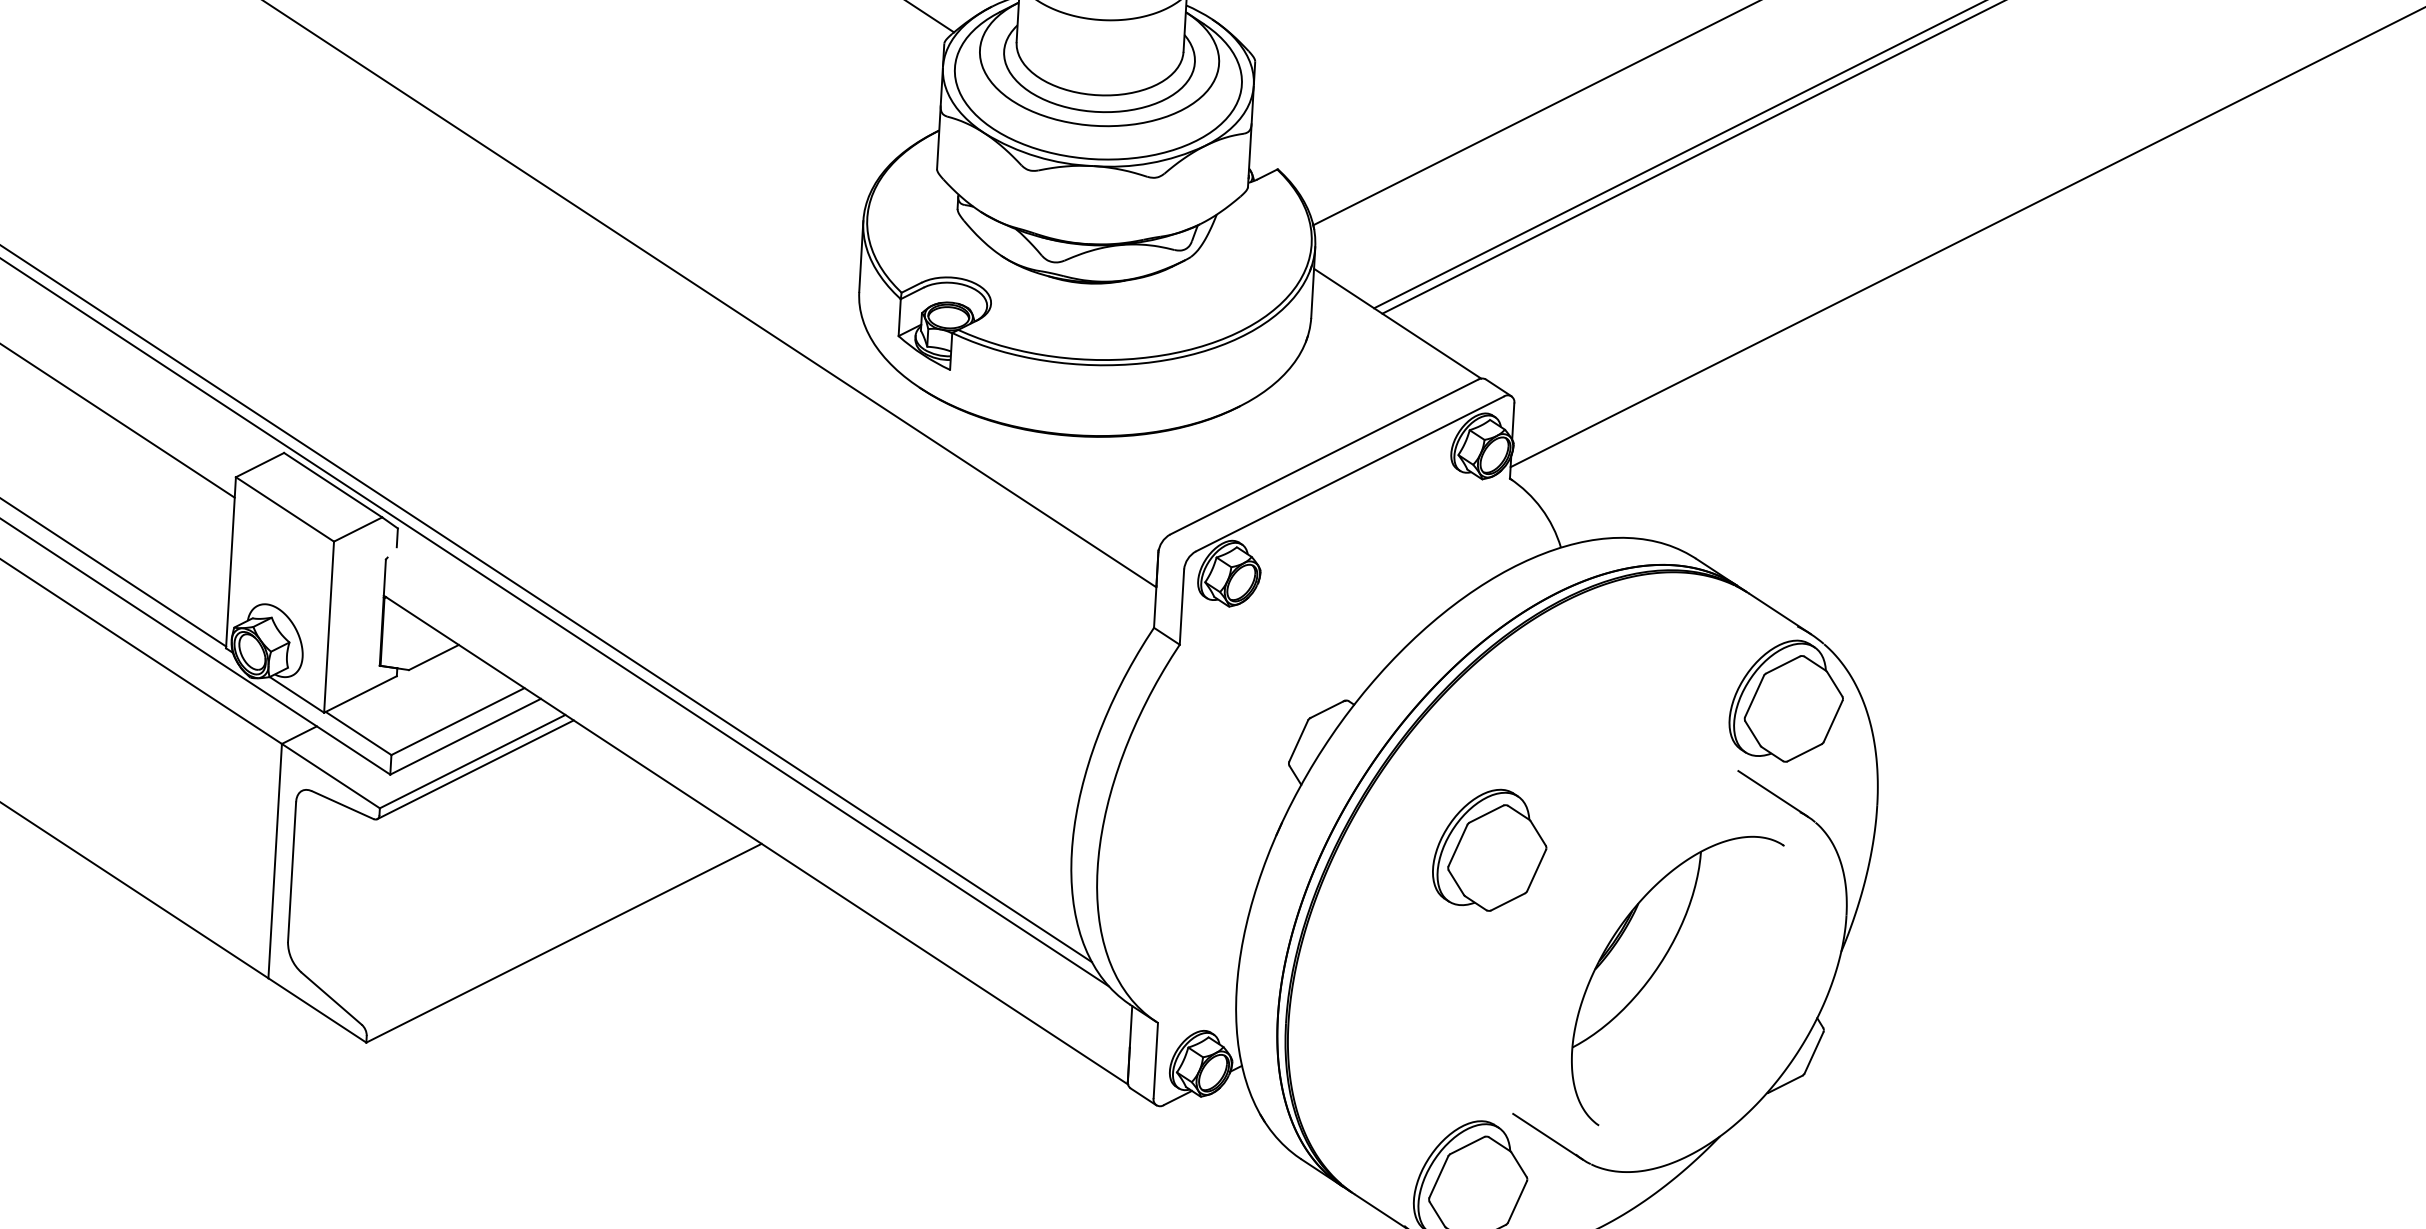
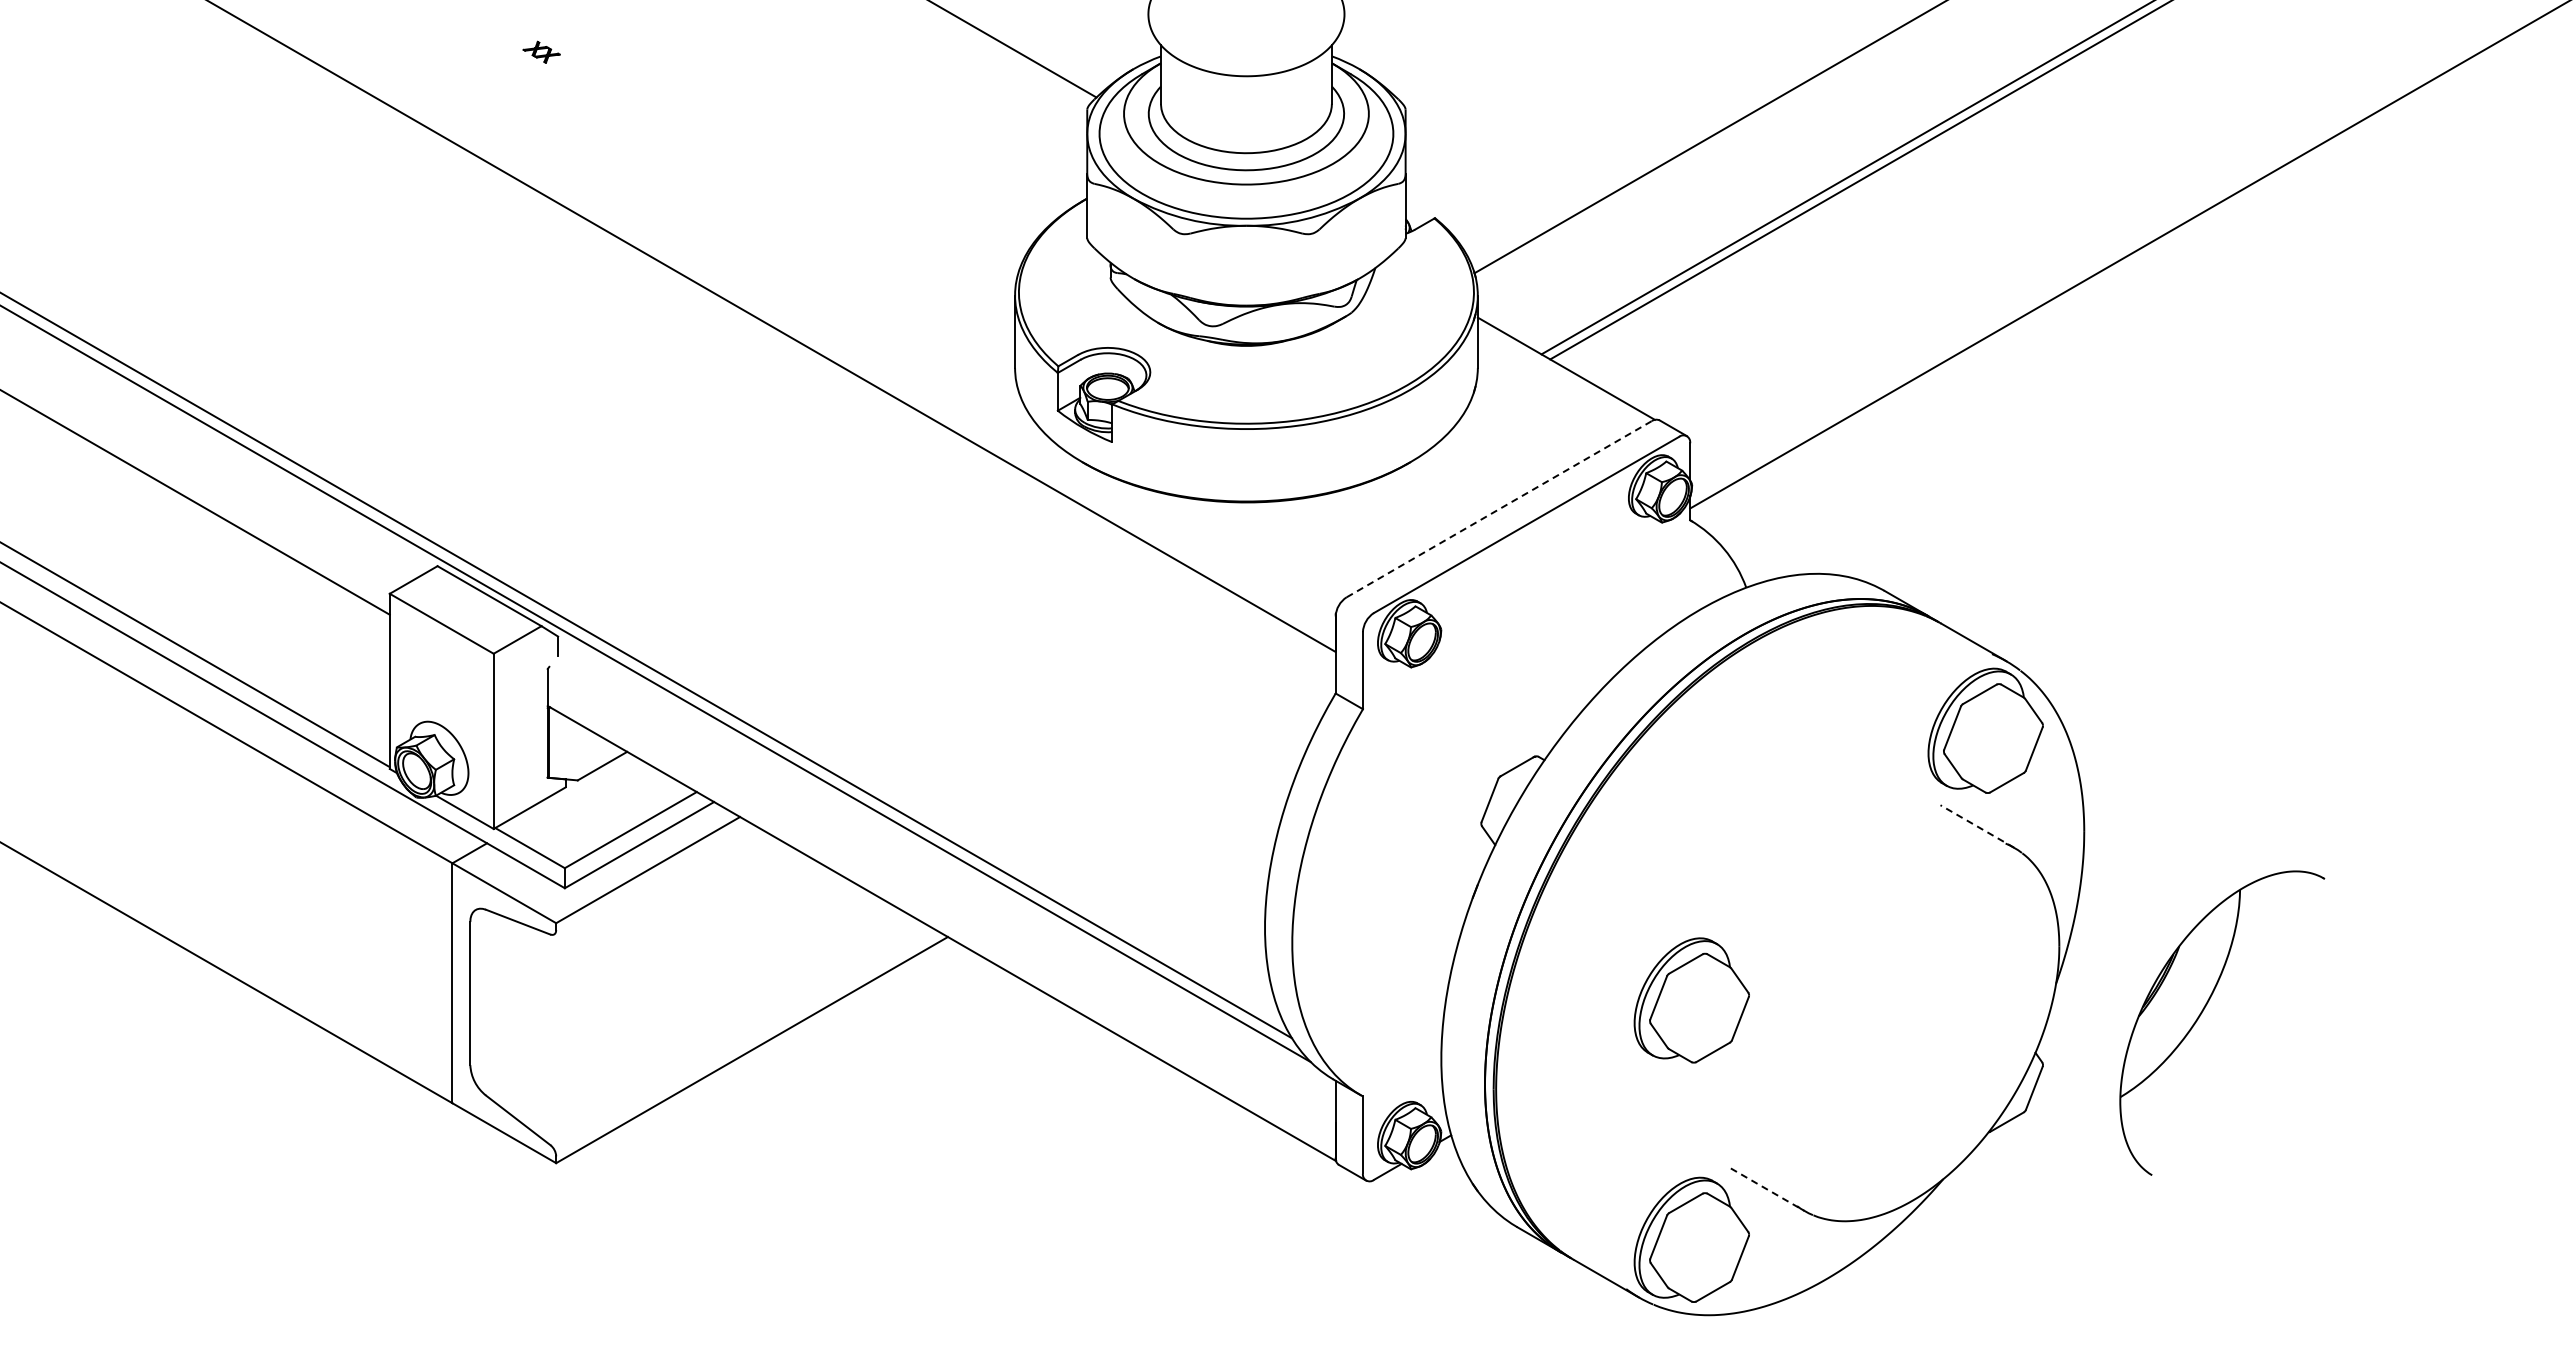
line: (1324, 456) -> (1499, 508), solid -> dashed
line: (475, 770) -> (651, 878), removed
line: (1772, 793) -> (1976, 826), solid -> dashed
part: (1489, 850) -> (1691, 1000), moved
part: (1657, 970) -> (2202, 1013), moved
line: (1548, 1136) -> (1768, 1189), solid -> dashed

